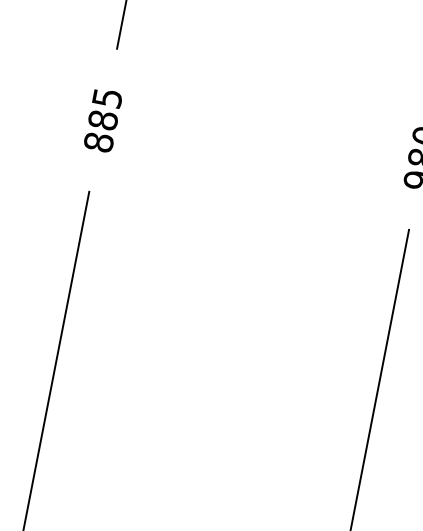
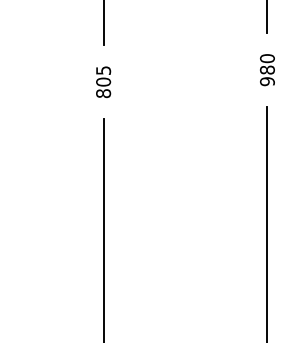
text: (103, 119) -> (103, 81), 885 -> 805

